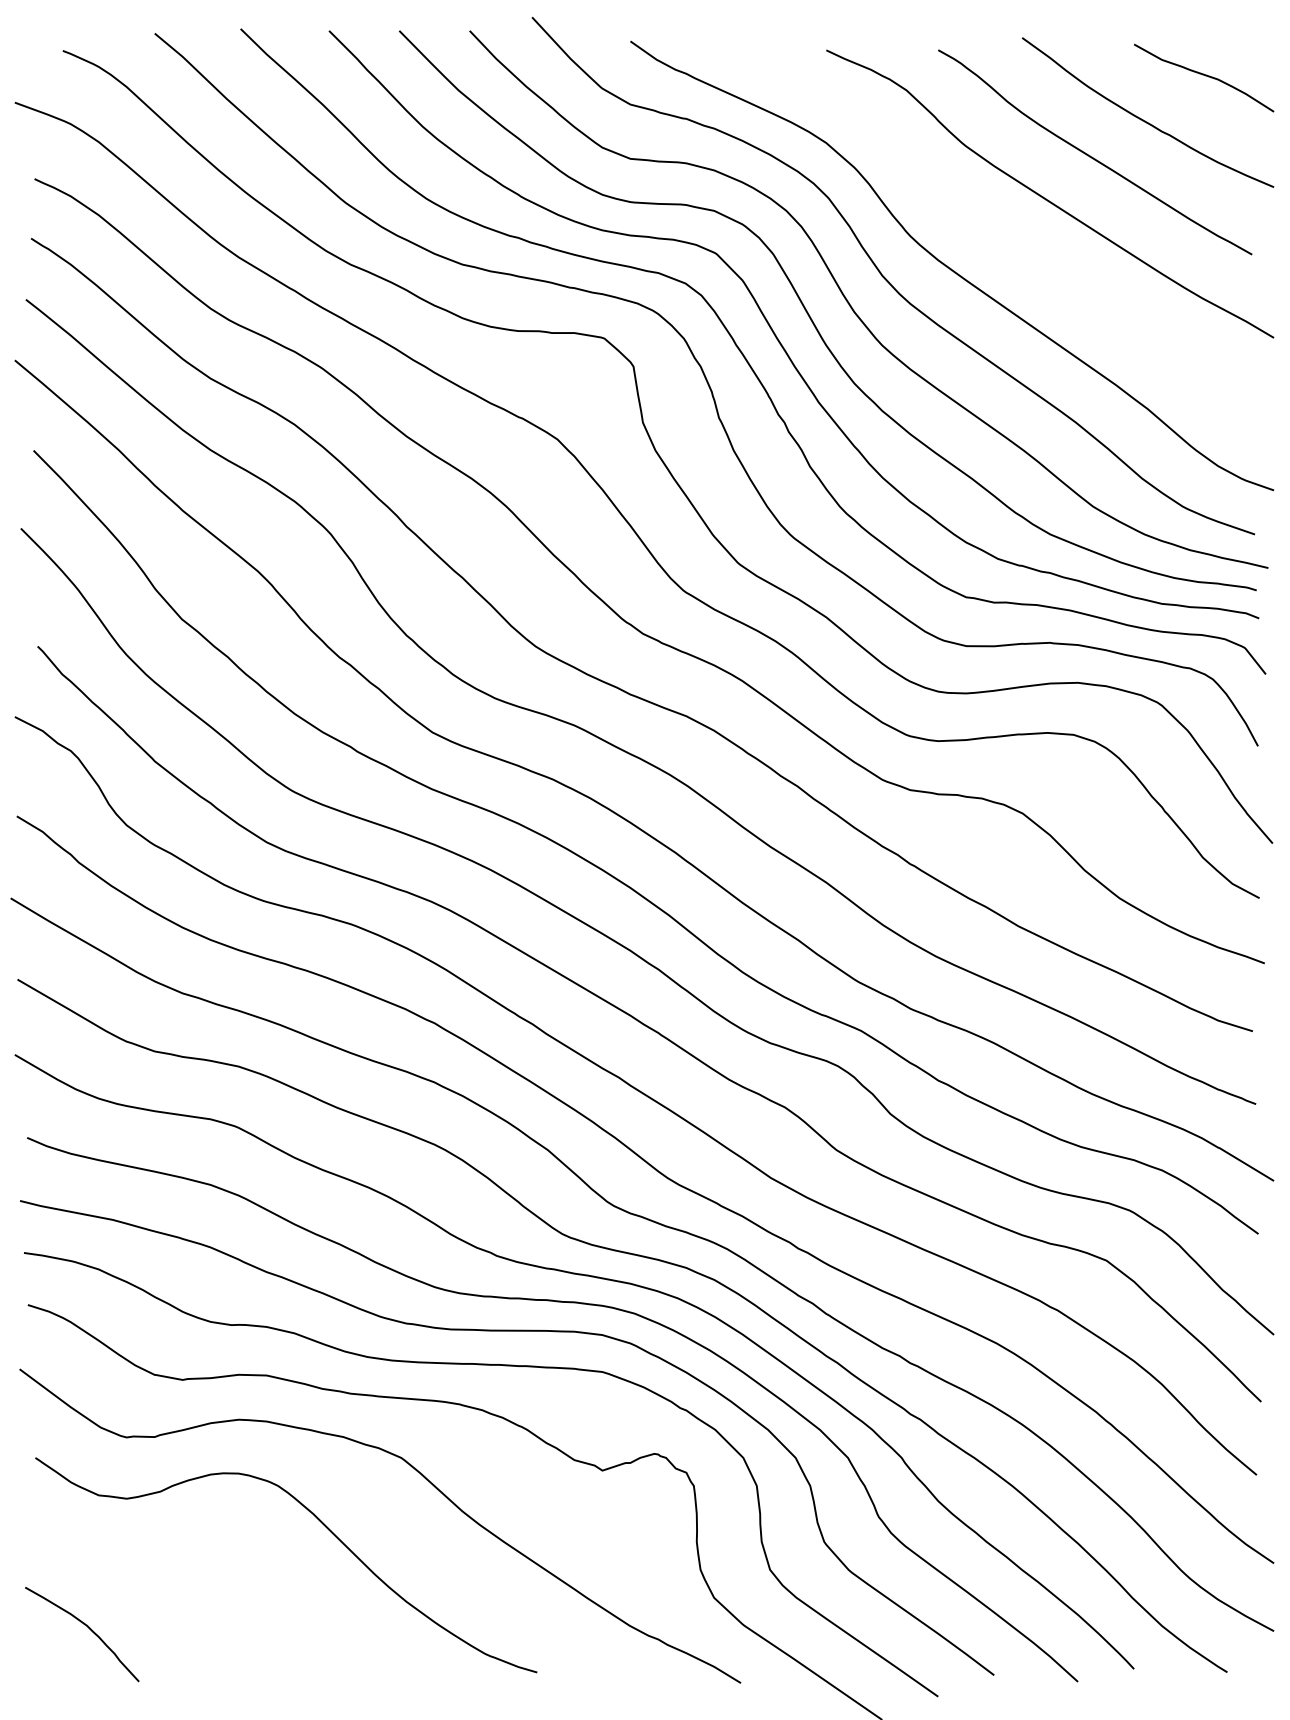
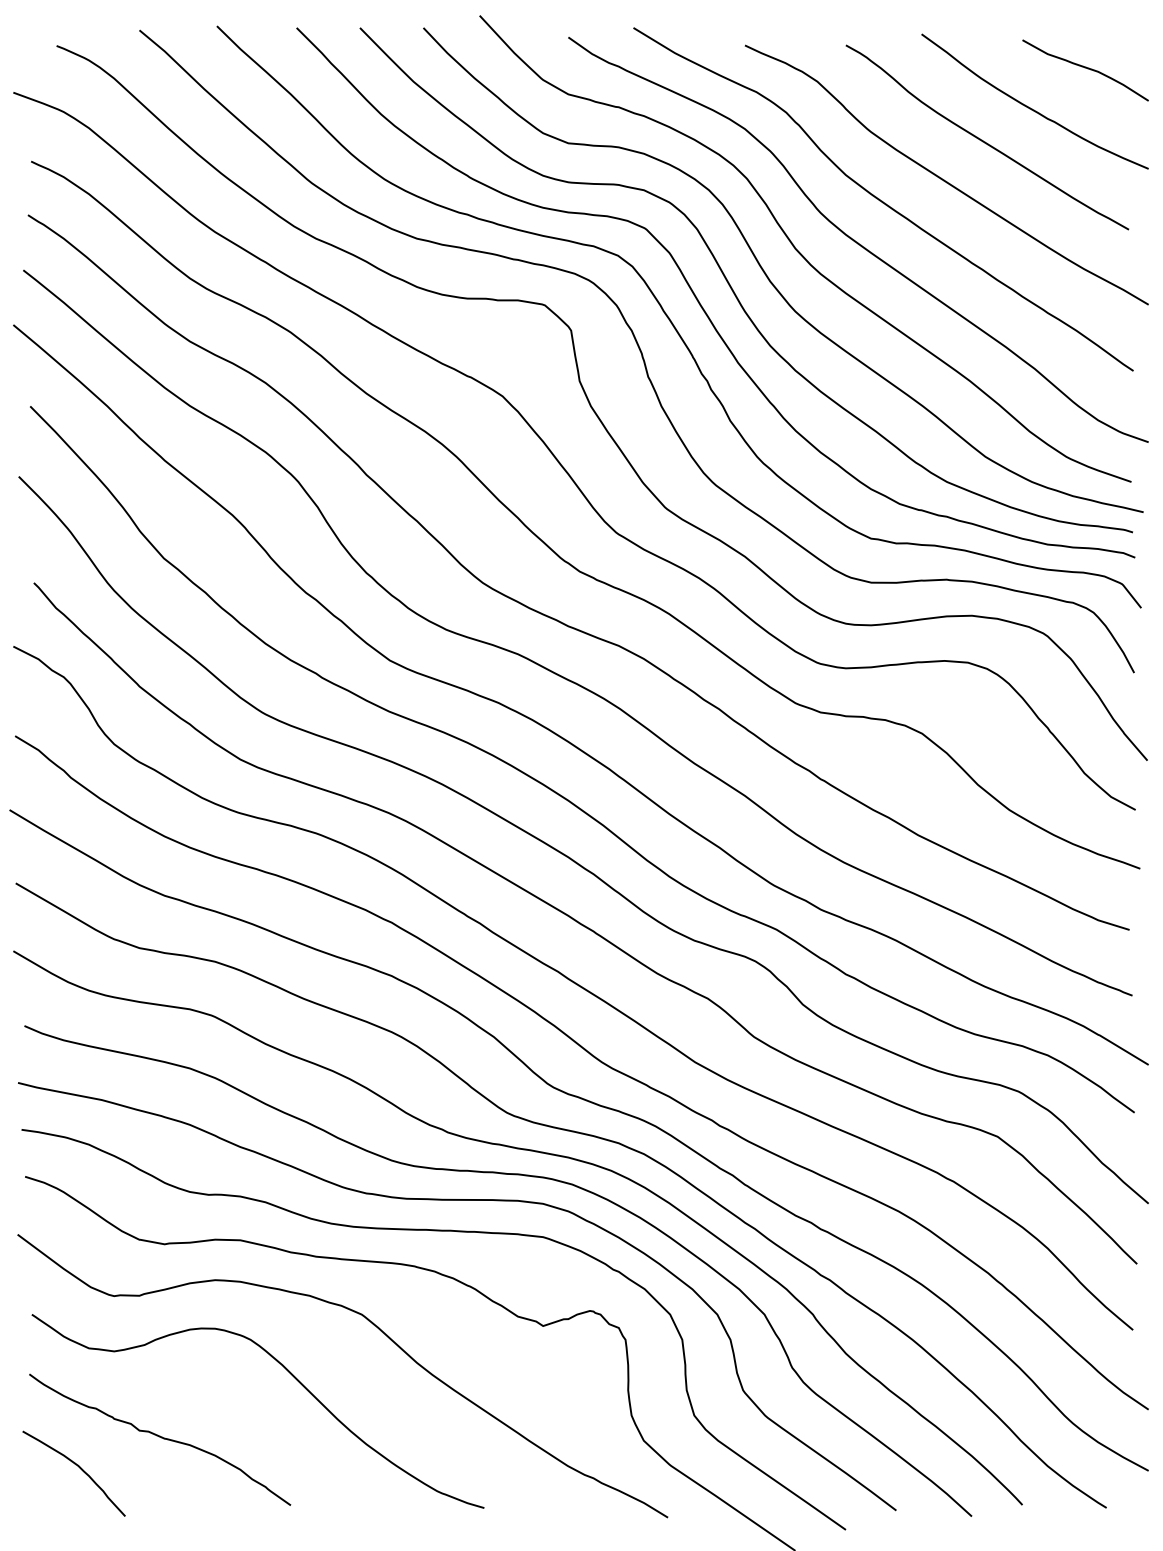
curve: (978, 222) -> (882, 200), added
curve: (179, 1595) -> (161, 1438), added

